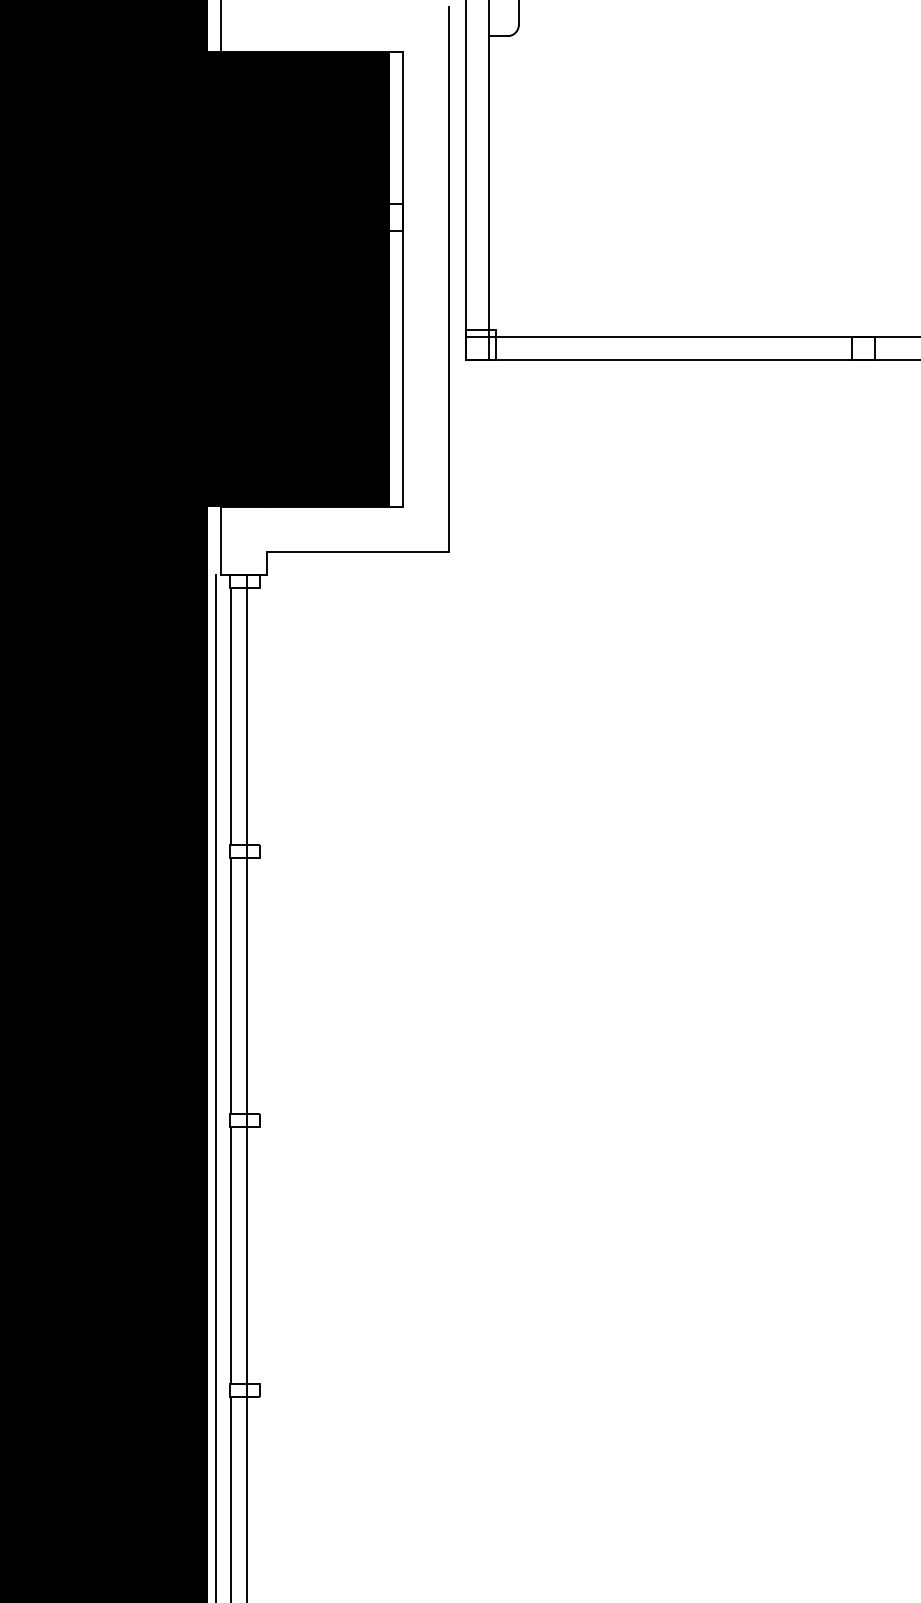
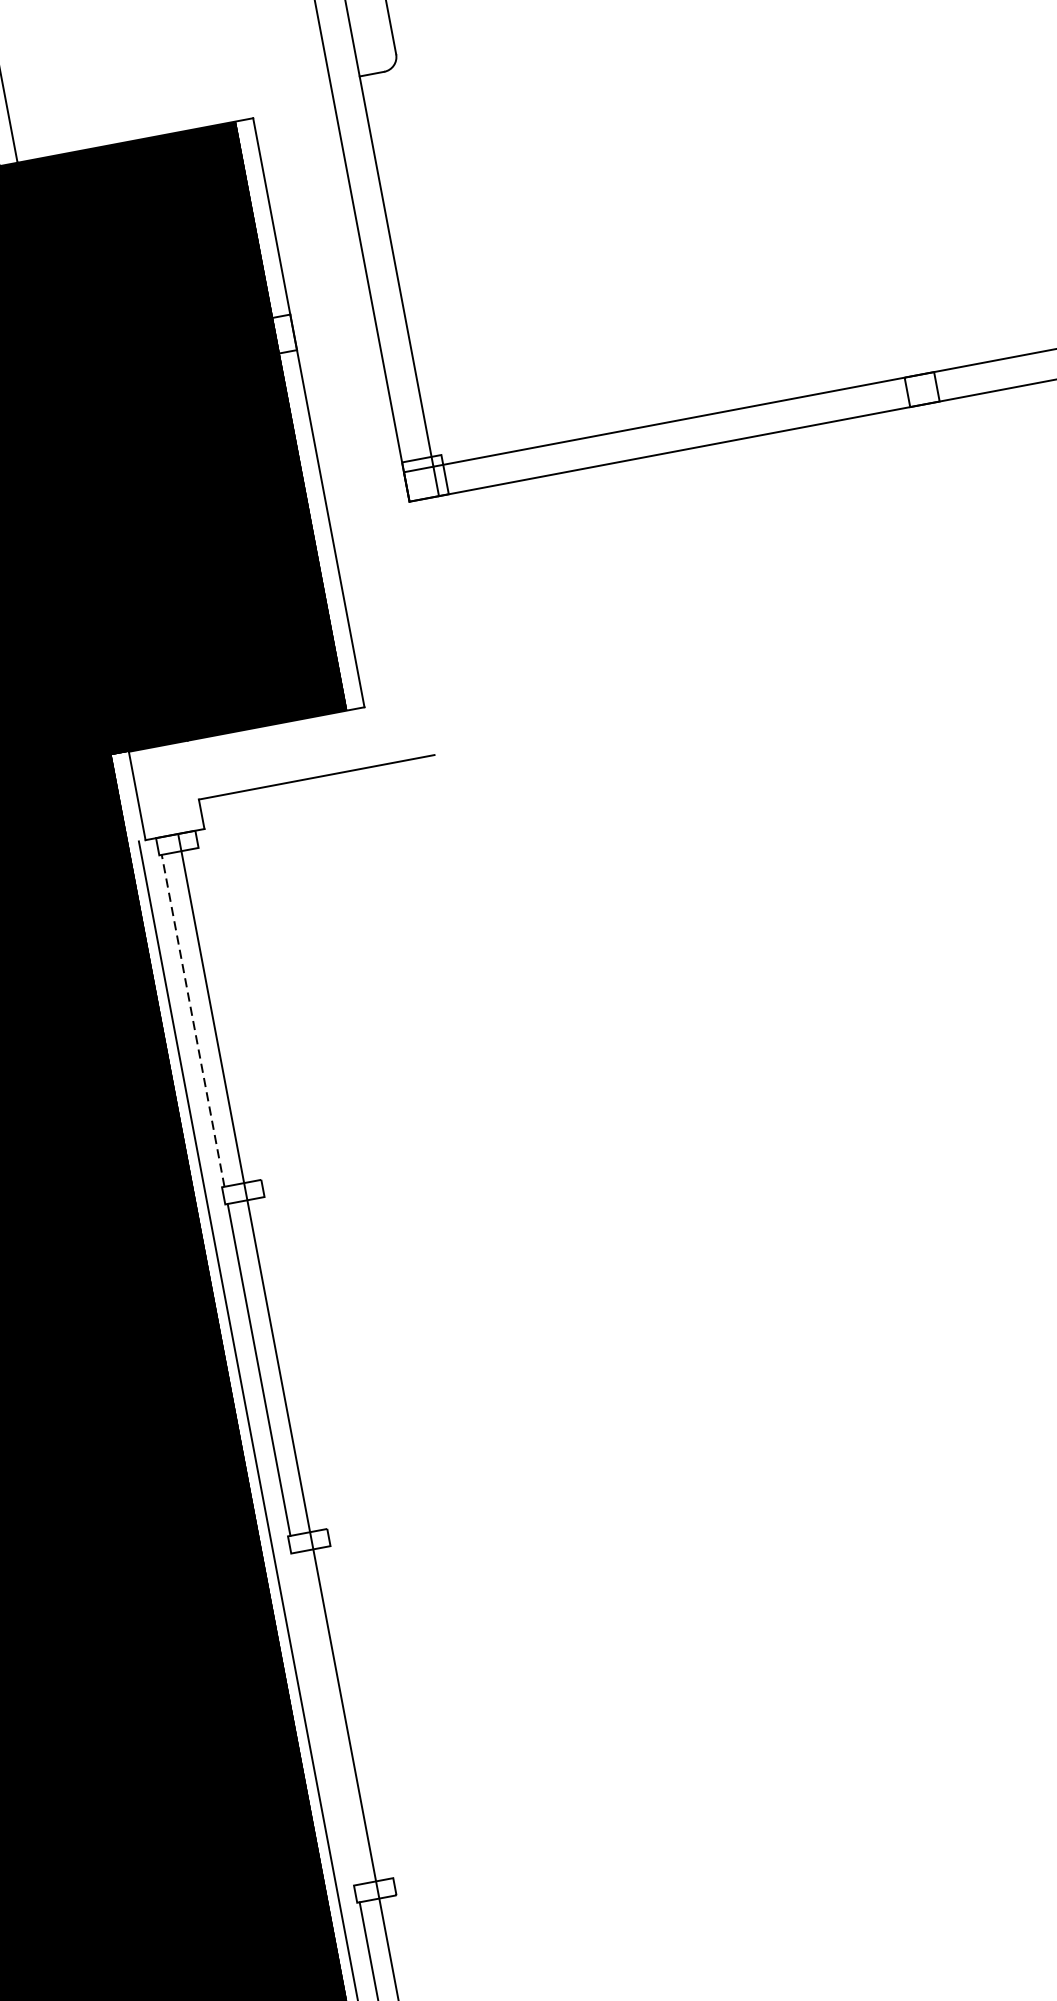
line: (448, 279) -> (367, 401), removed
line: (231, 716) -> (193, 1020), solid -> dashed
line: (231, 1255) -> (325, 1718), removed

